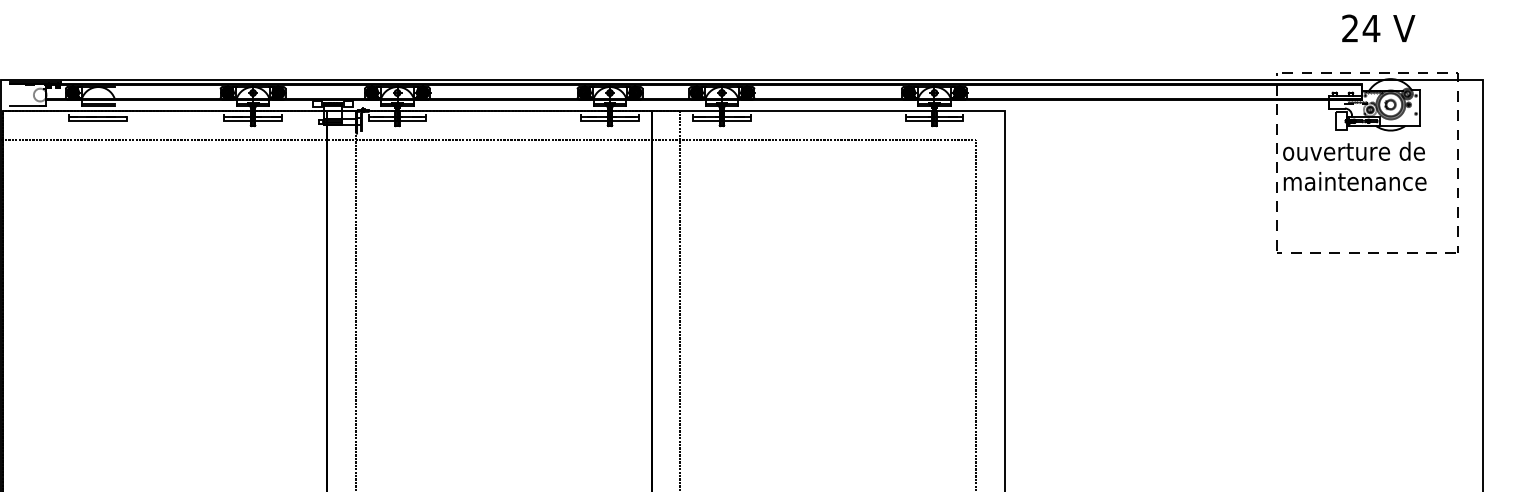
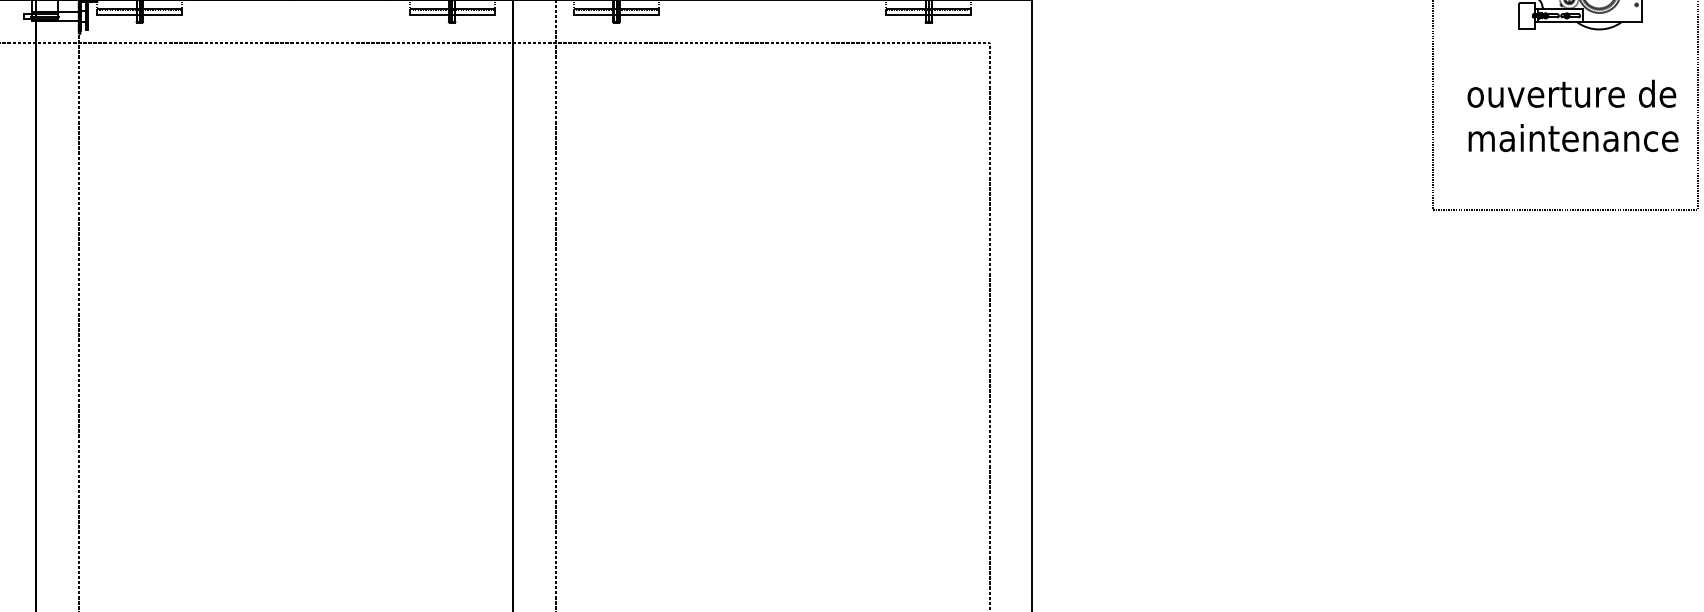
text: (1354, 165) -> (1572, 114), moved

